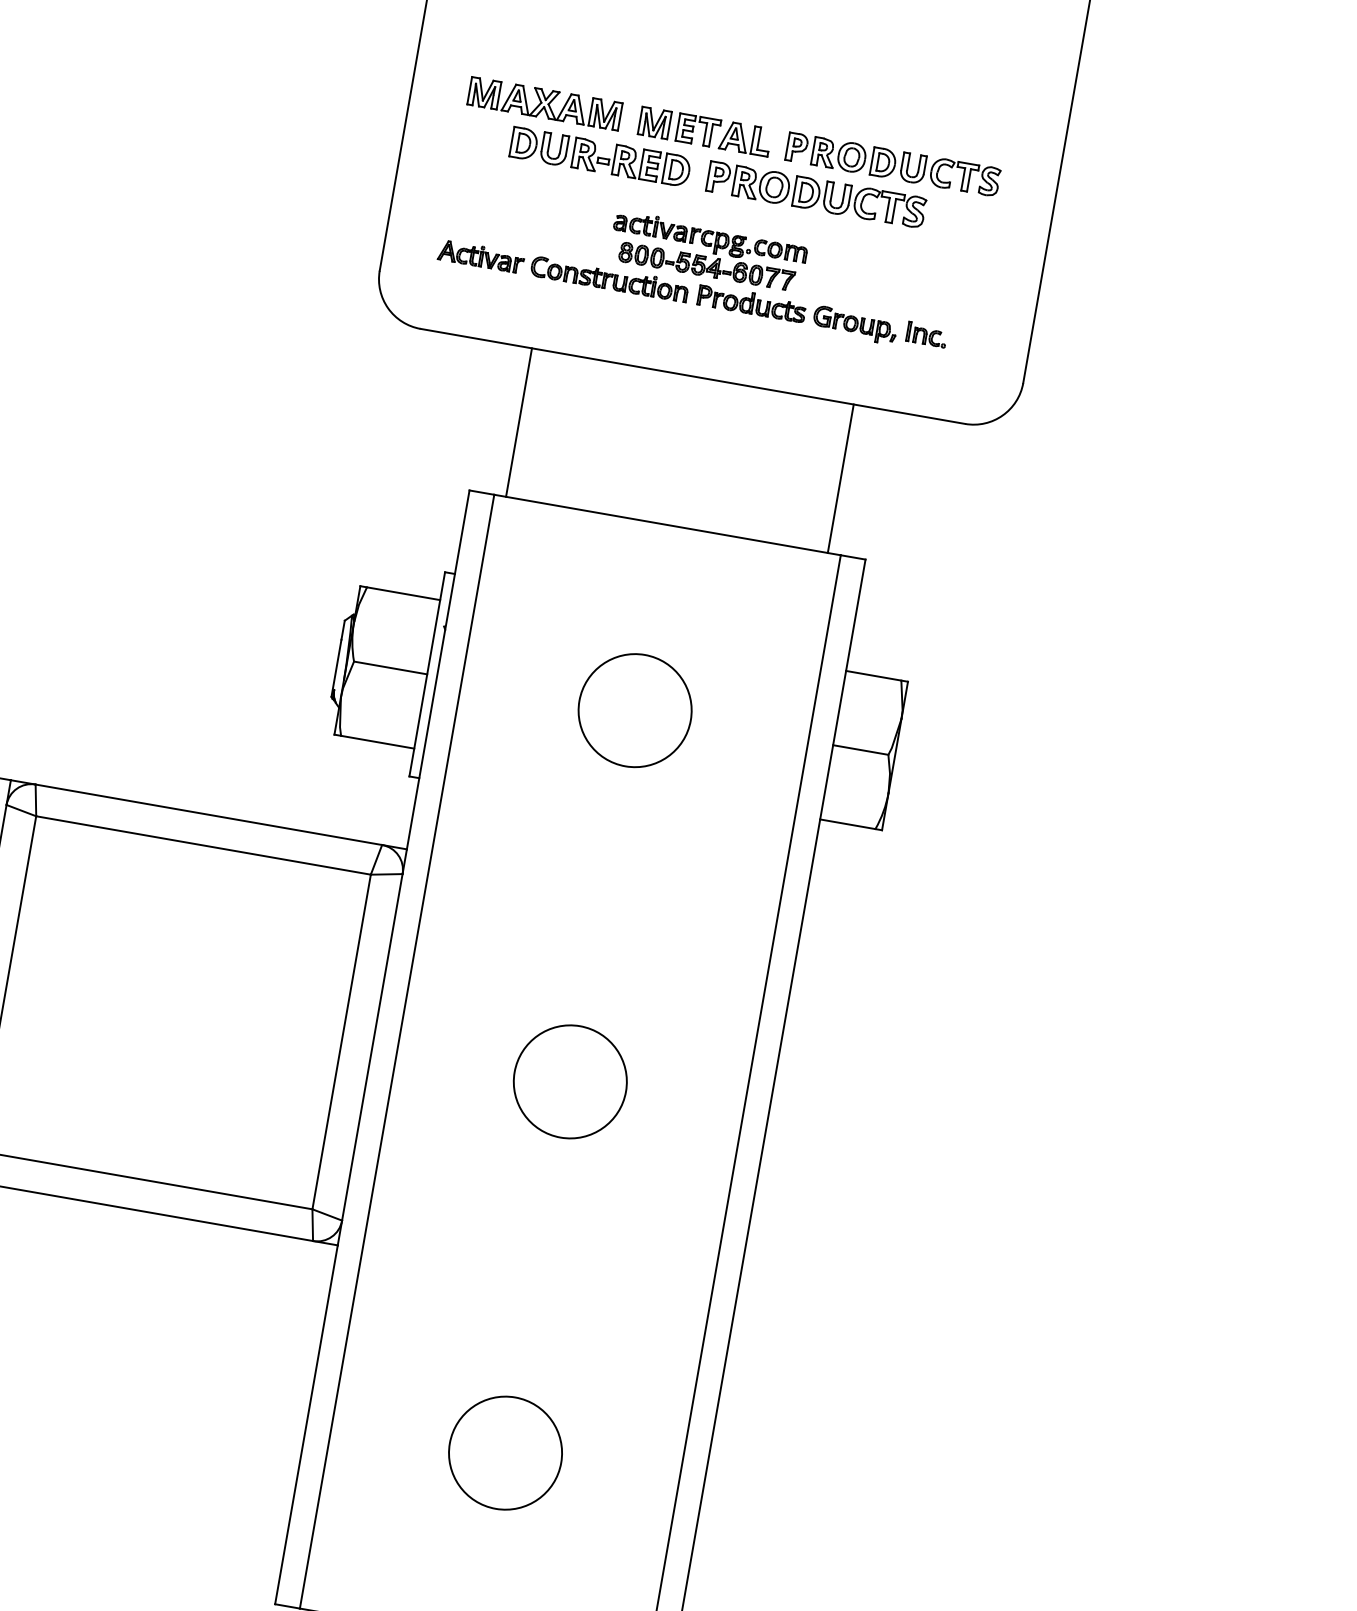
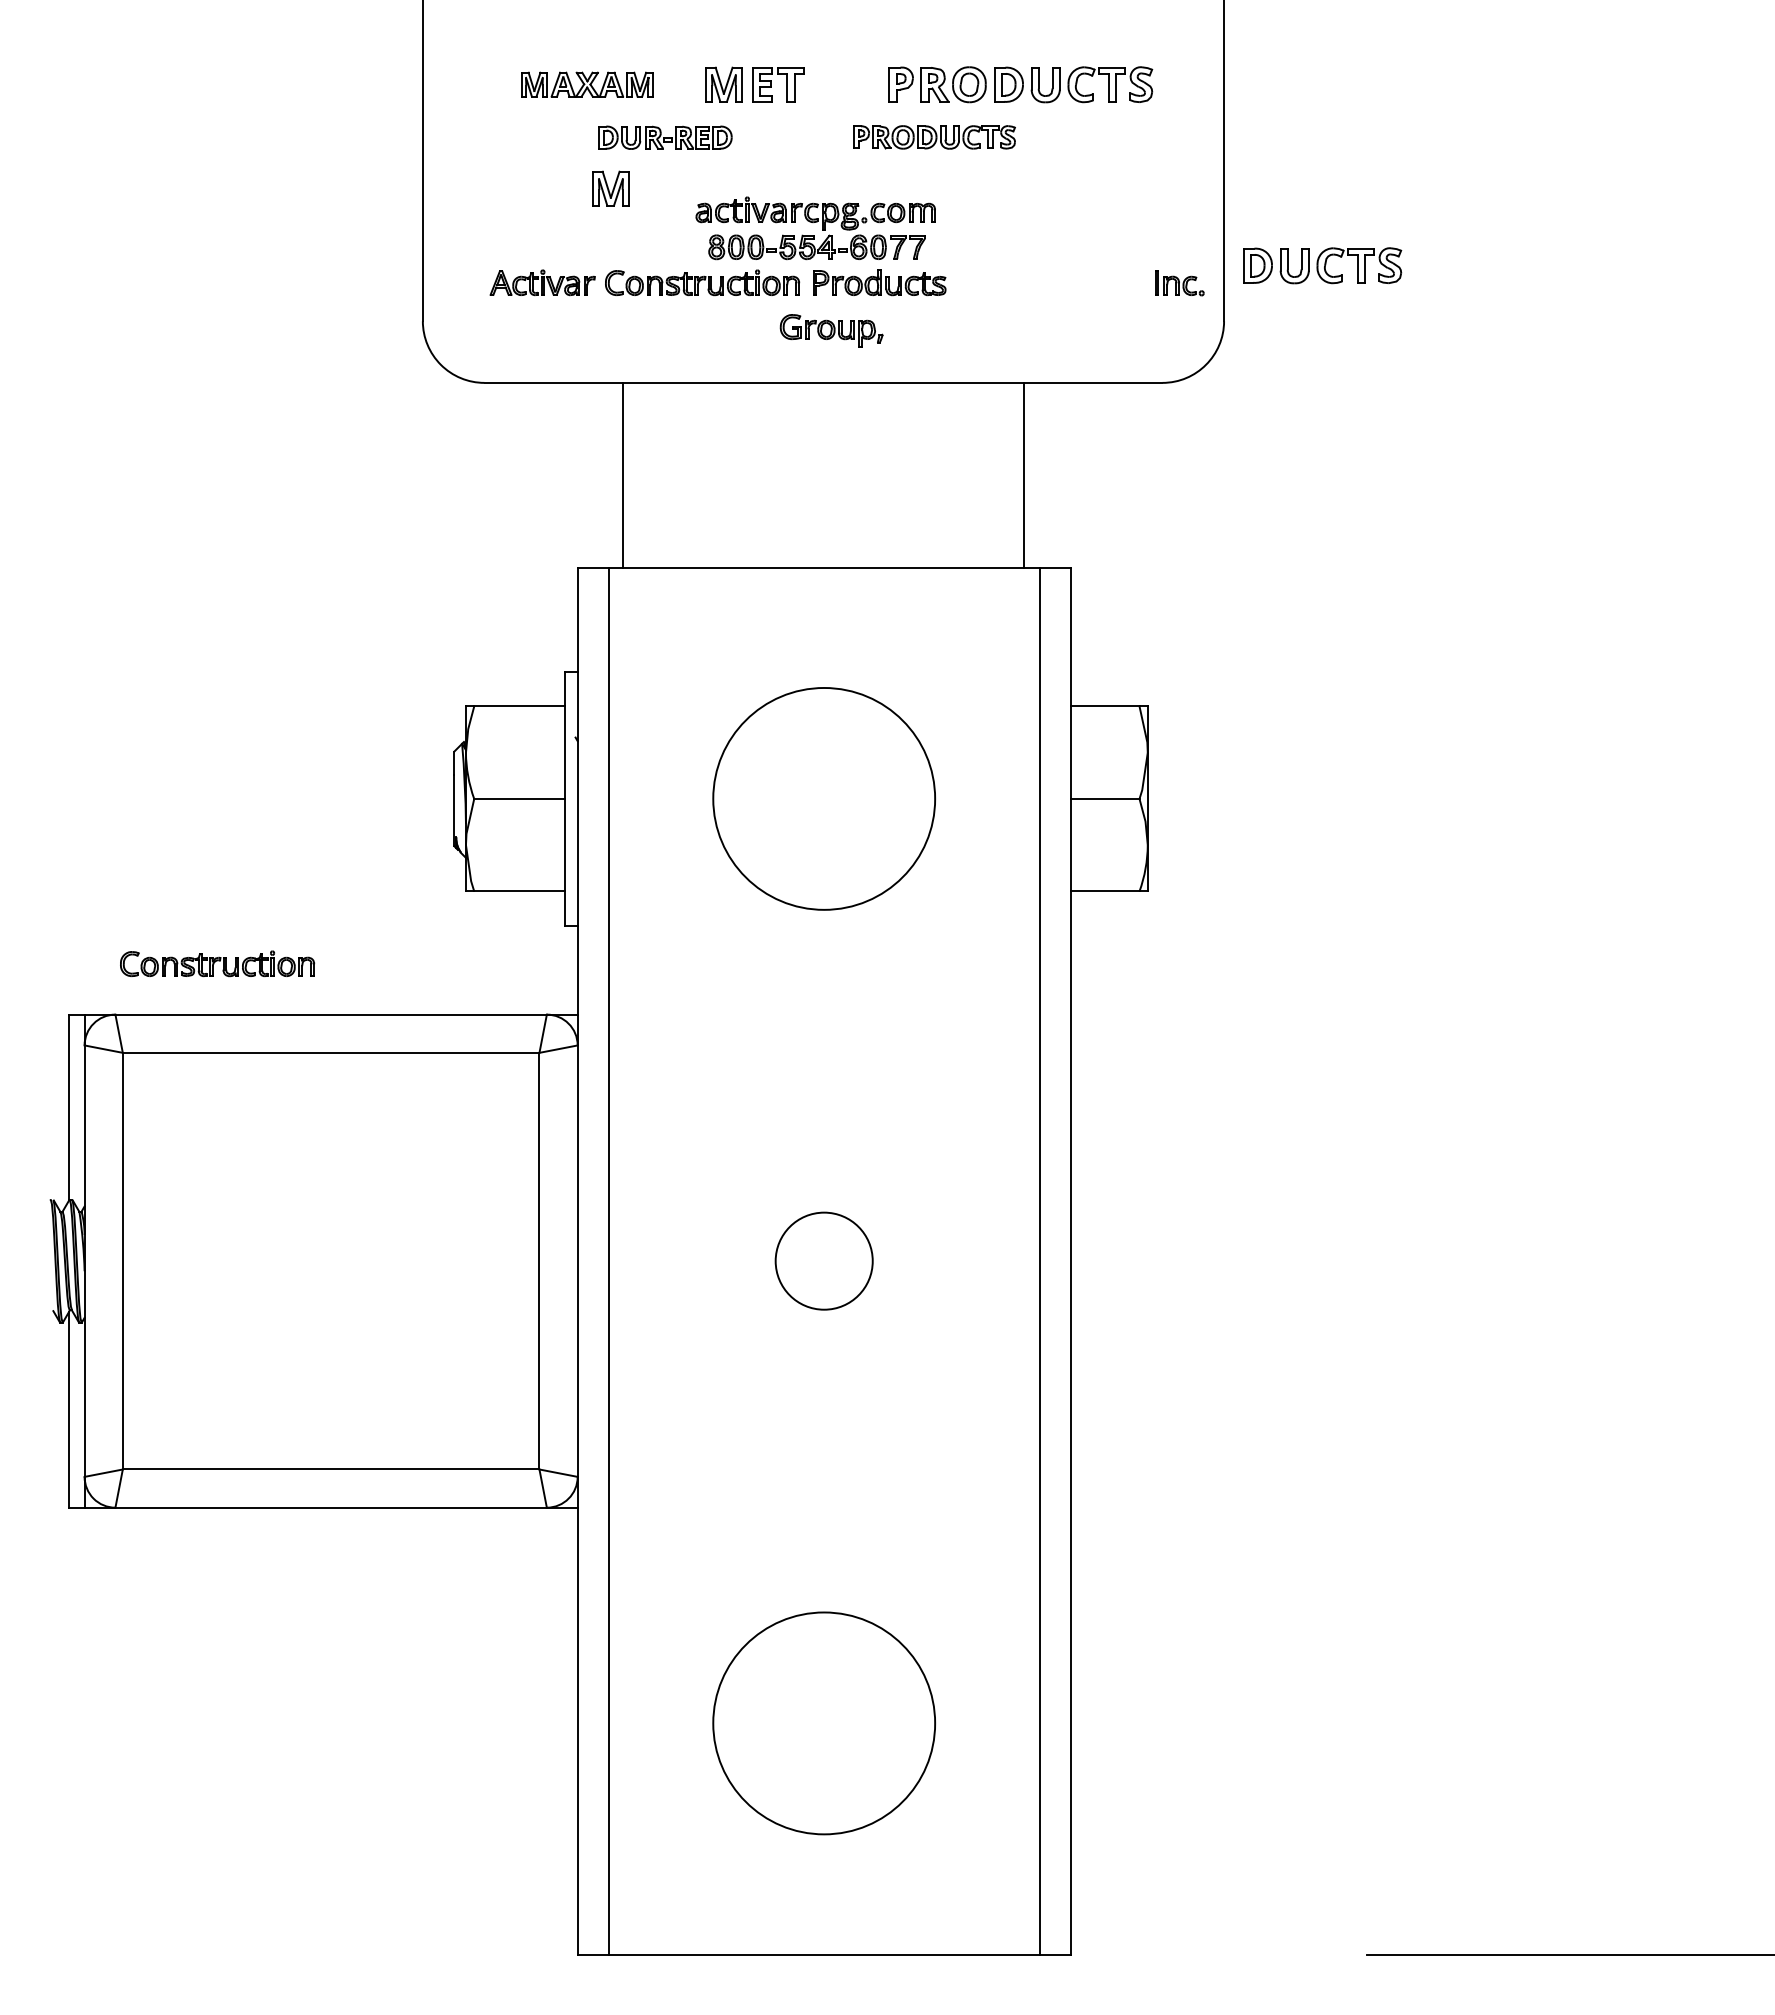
part: (545, 103) -> (587, 84), size x0.7
part: (745, 138) -> (836, 84), removed
part: (600, 157) -> (665, 137), size x0.6
part: (549, 190) -> (610, 188), added
part: (816, 194) -> (934, 137), size x0.6
part: (854, 324) -> (831, 330), moved
part: (926, 334) -> (1179, 283), moved
part: (1110, 352) -> (1322, 265), added
circle: (634, 710) -> (823, 798), size x1.6
part: (124, 757) -> (217, 963), added
circle: (569, 1081) -> (823, 1260), size x0.7
circle: (504, 1453) -> (823, 1723), size x1.6

